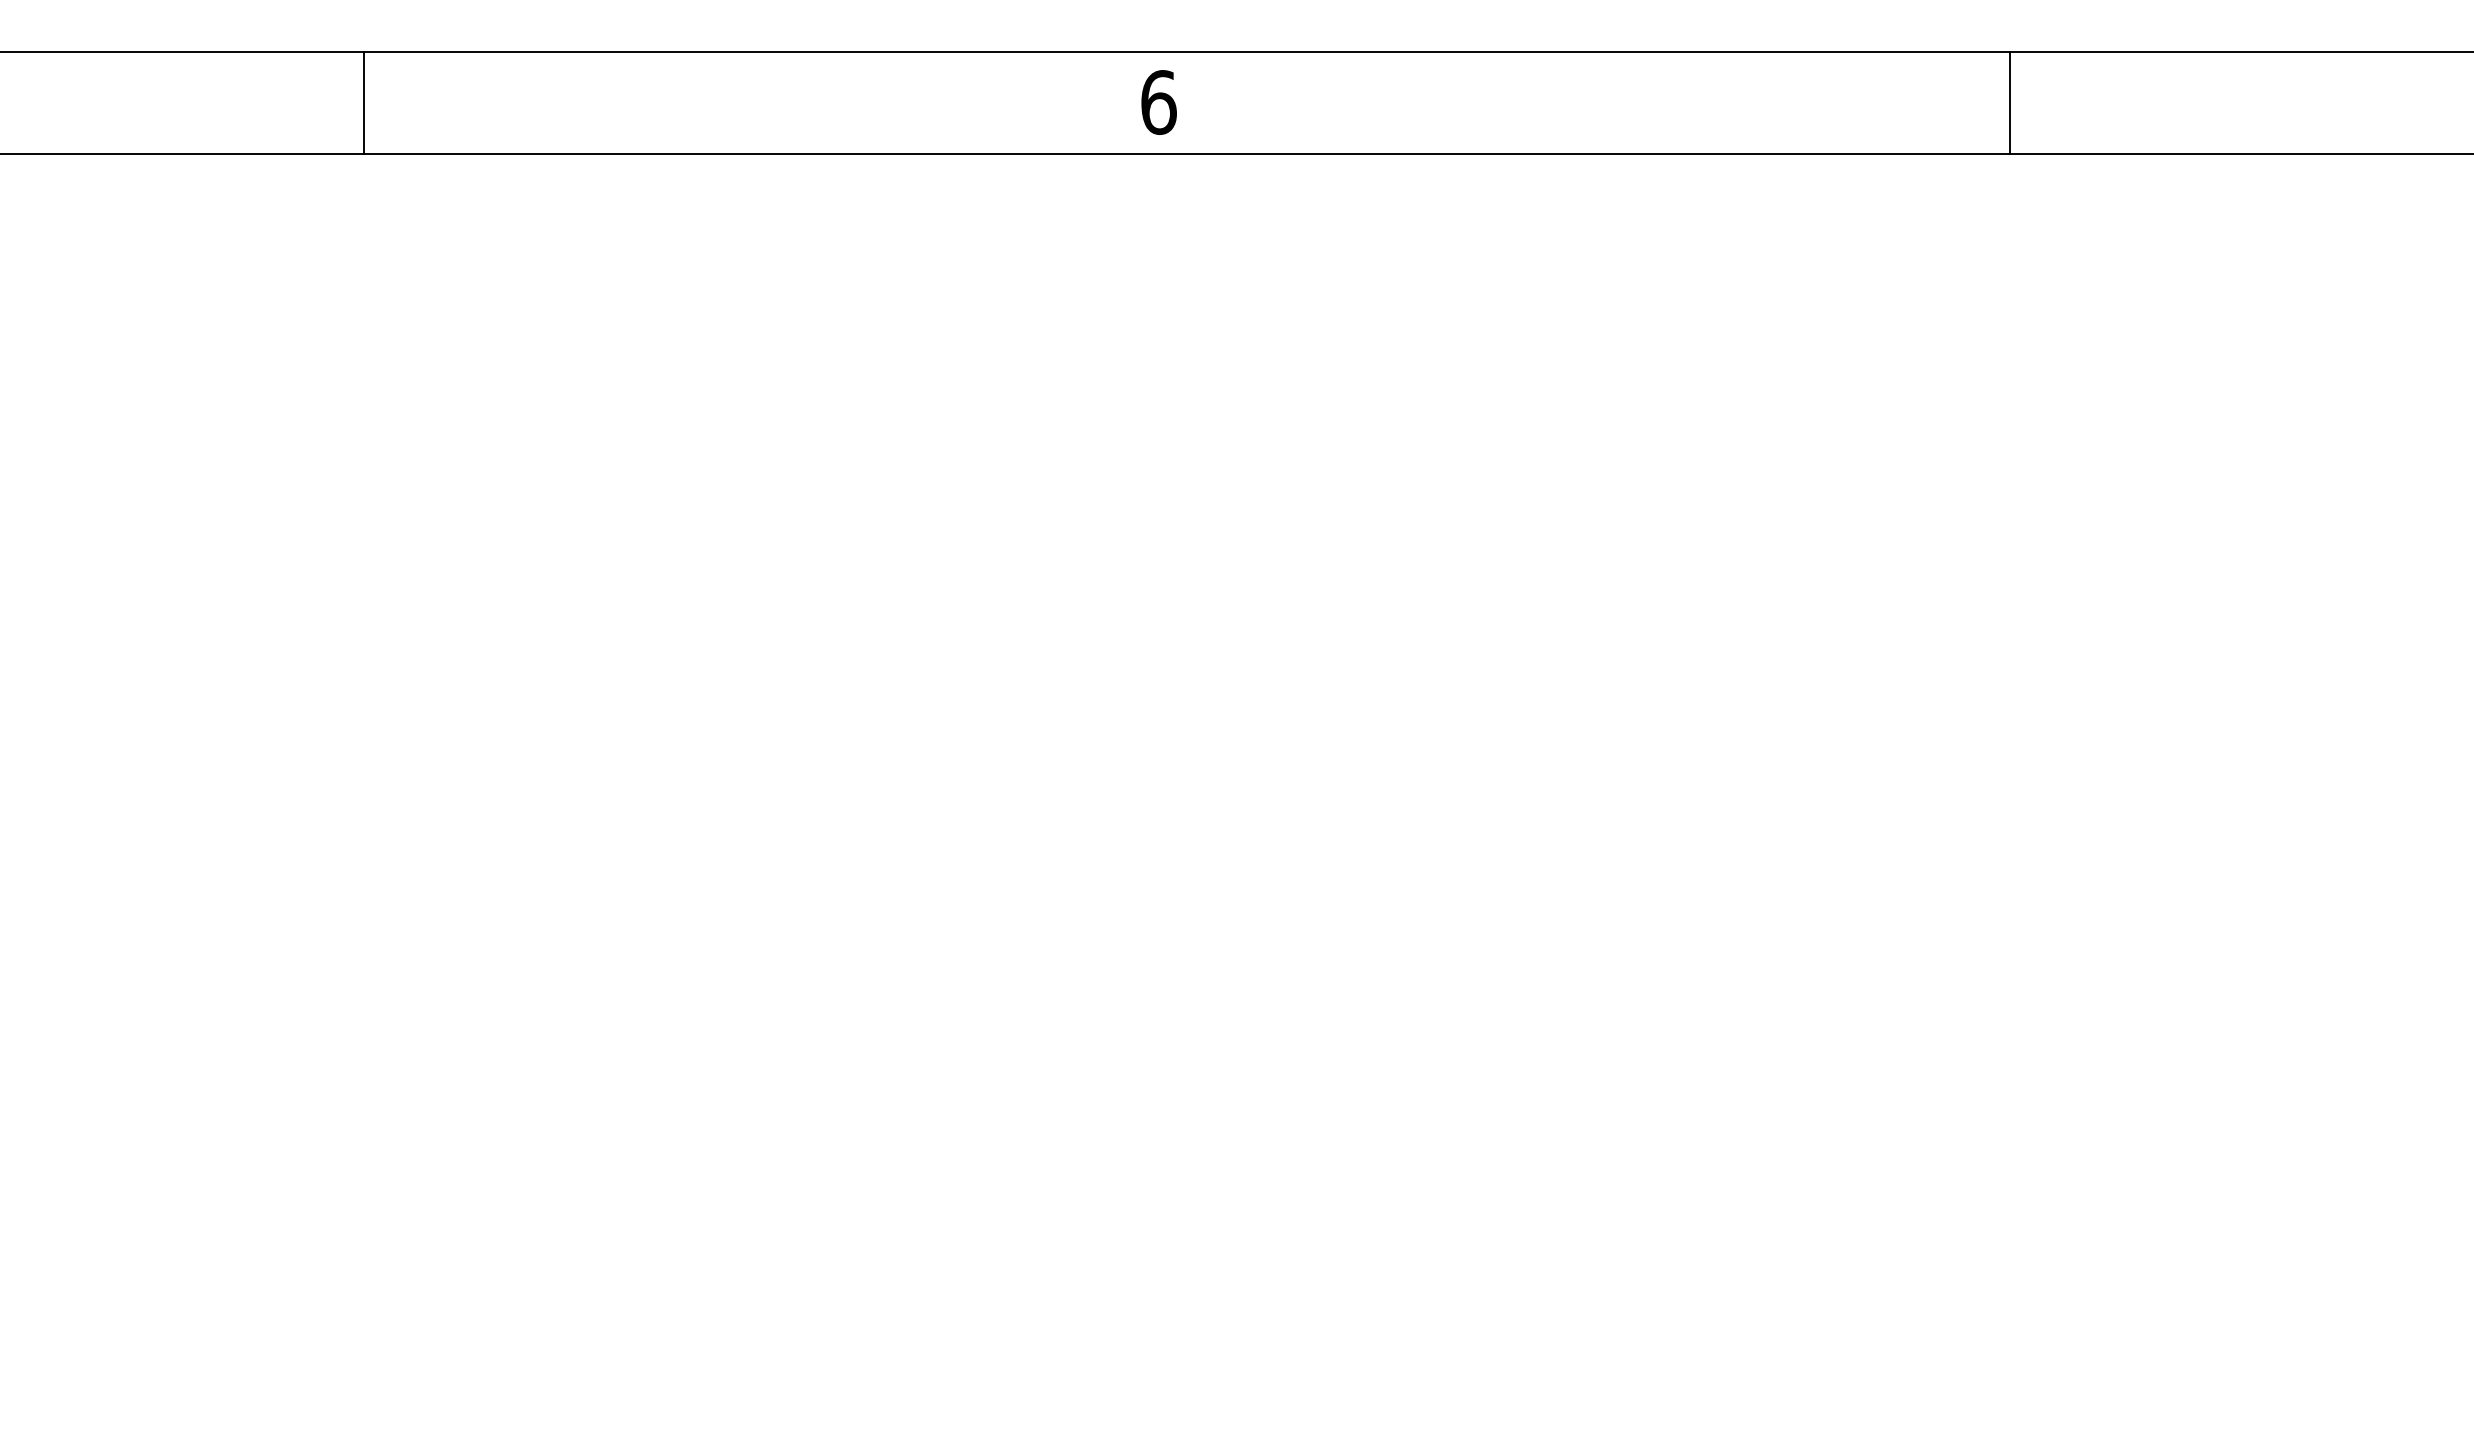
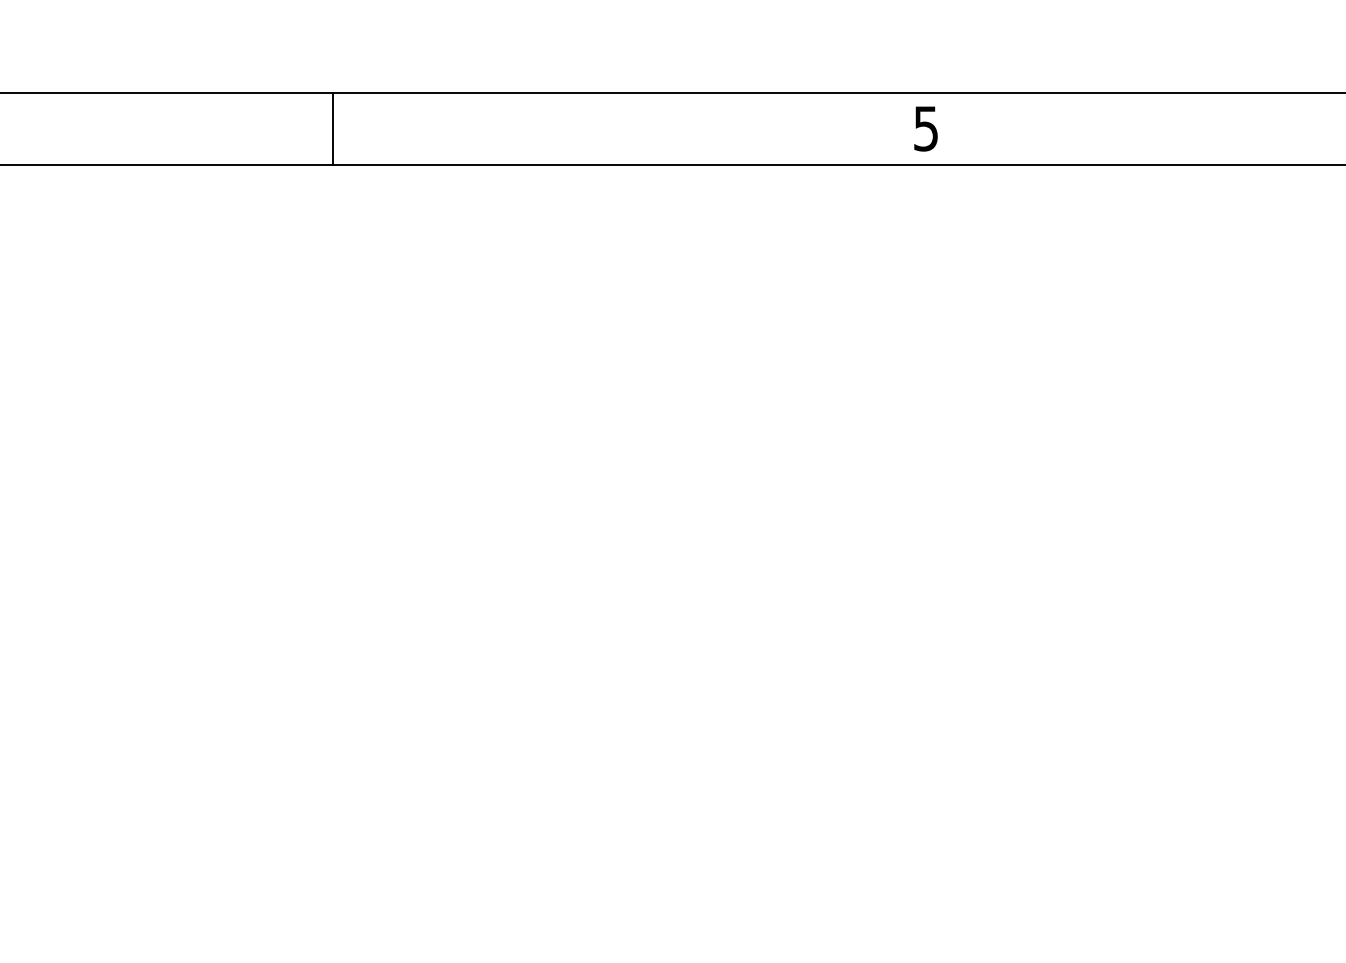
line: (364, 102) -> (333, 128), moved
text: (1158, 102) -> (925, 128), 6 -> 5

